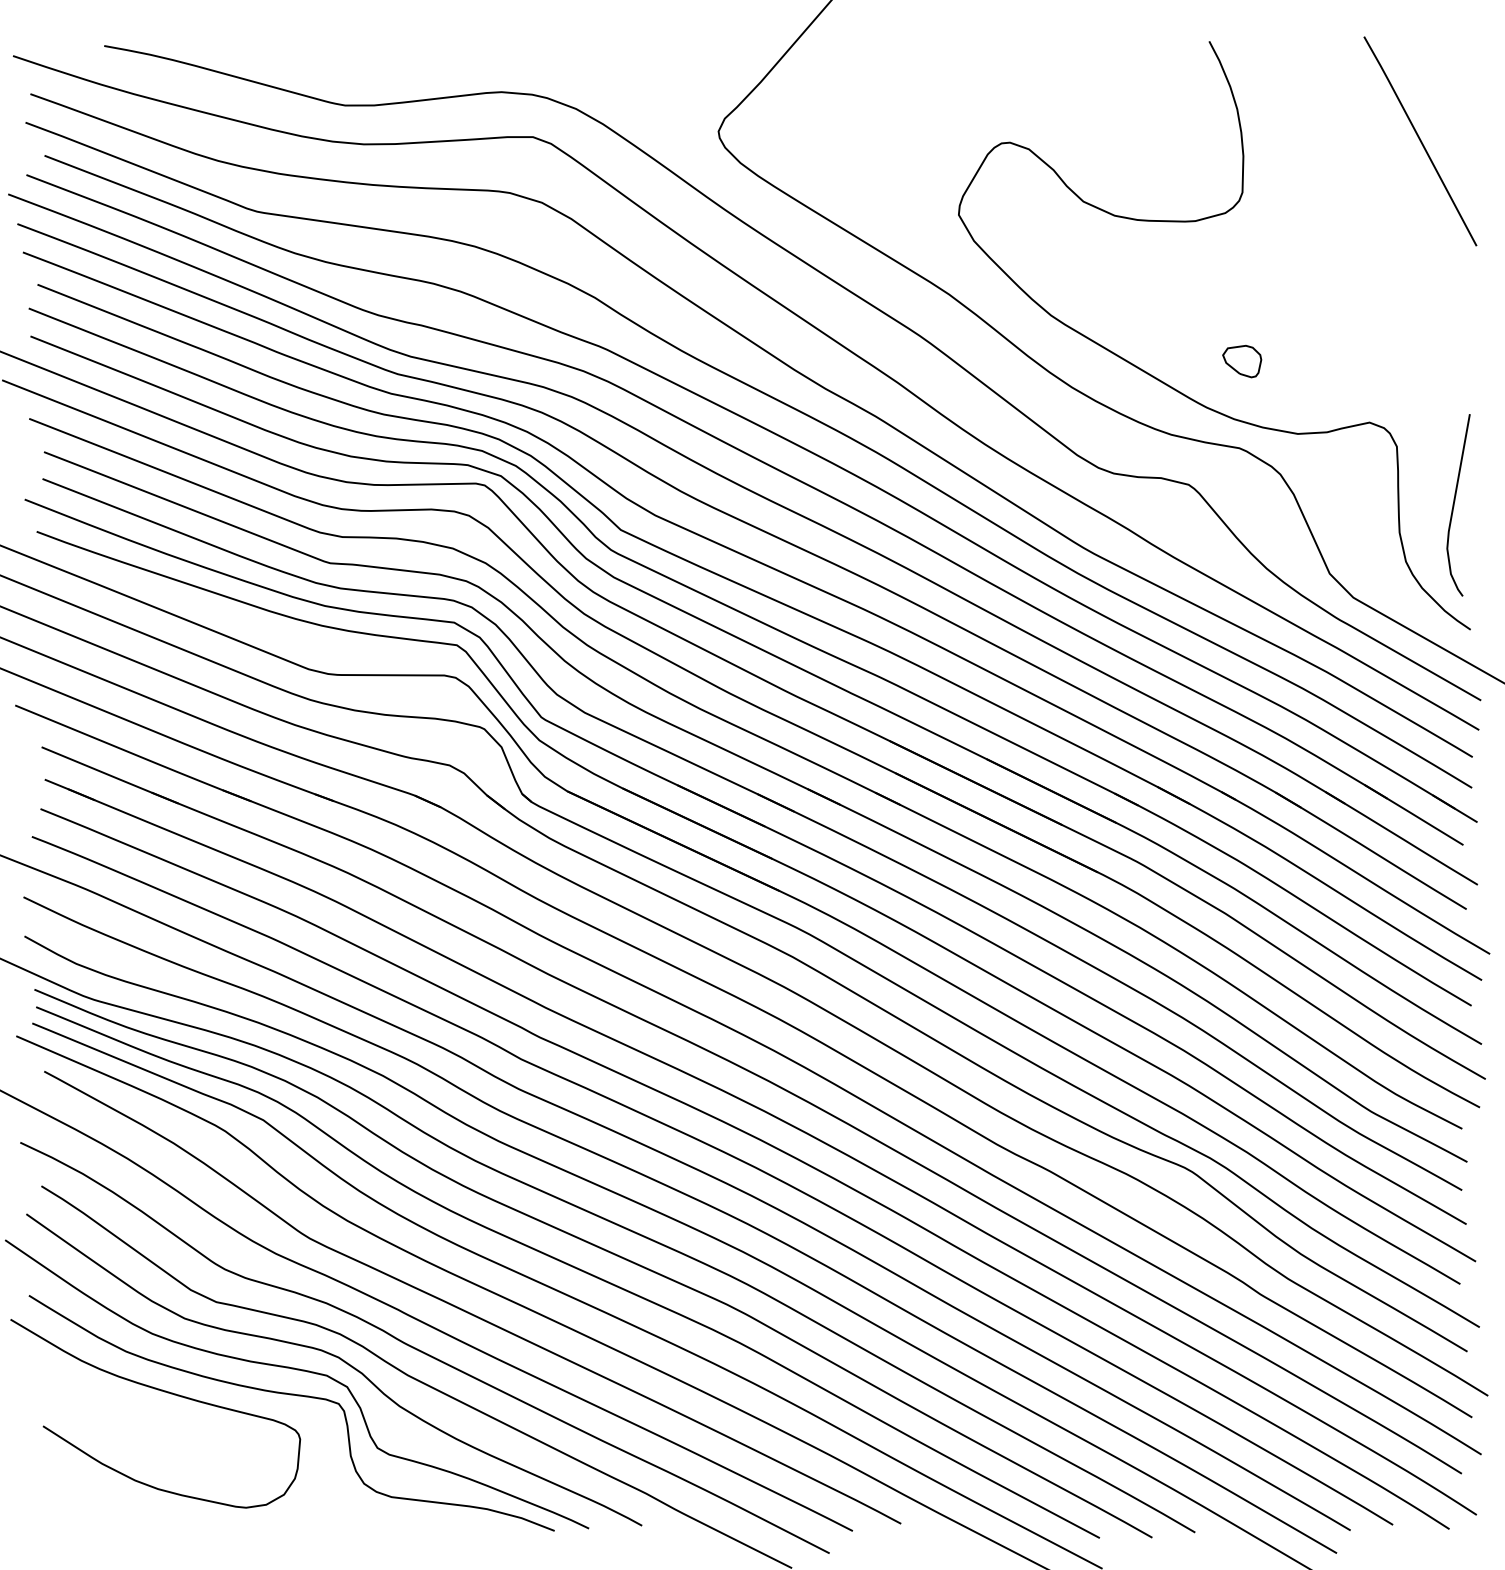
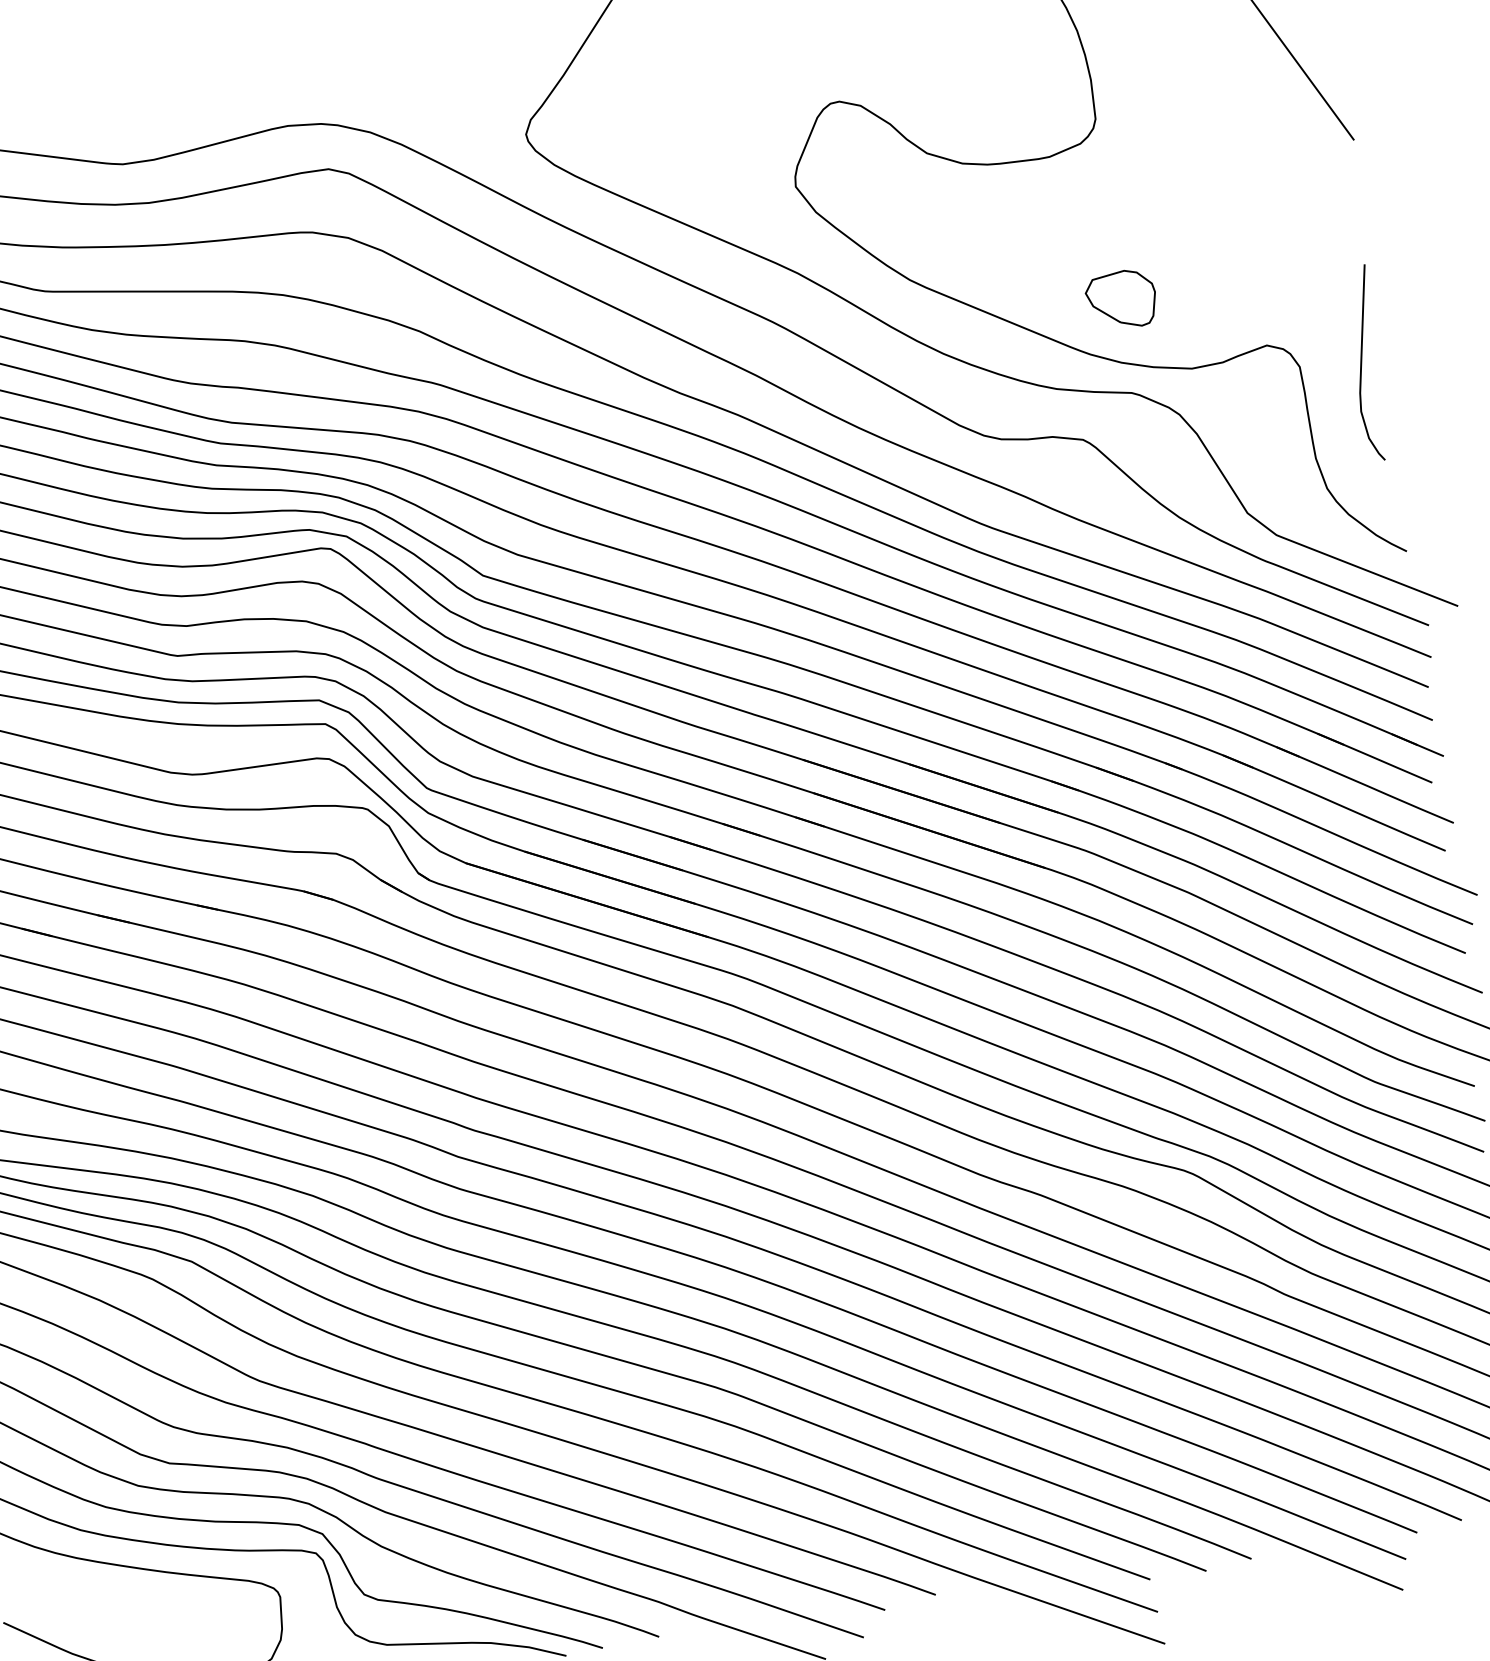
part: (1241, 361) -> (1120, 299), size x1.67
curve: (1454, 505) -> (1362, 364), moved

